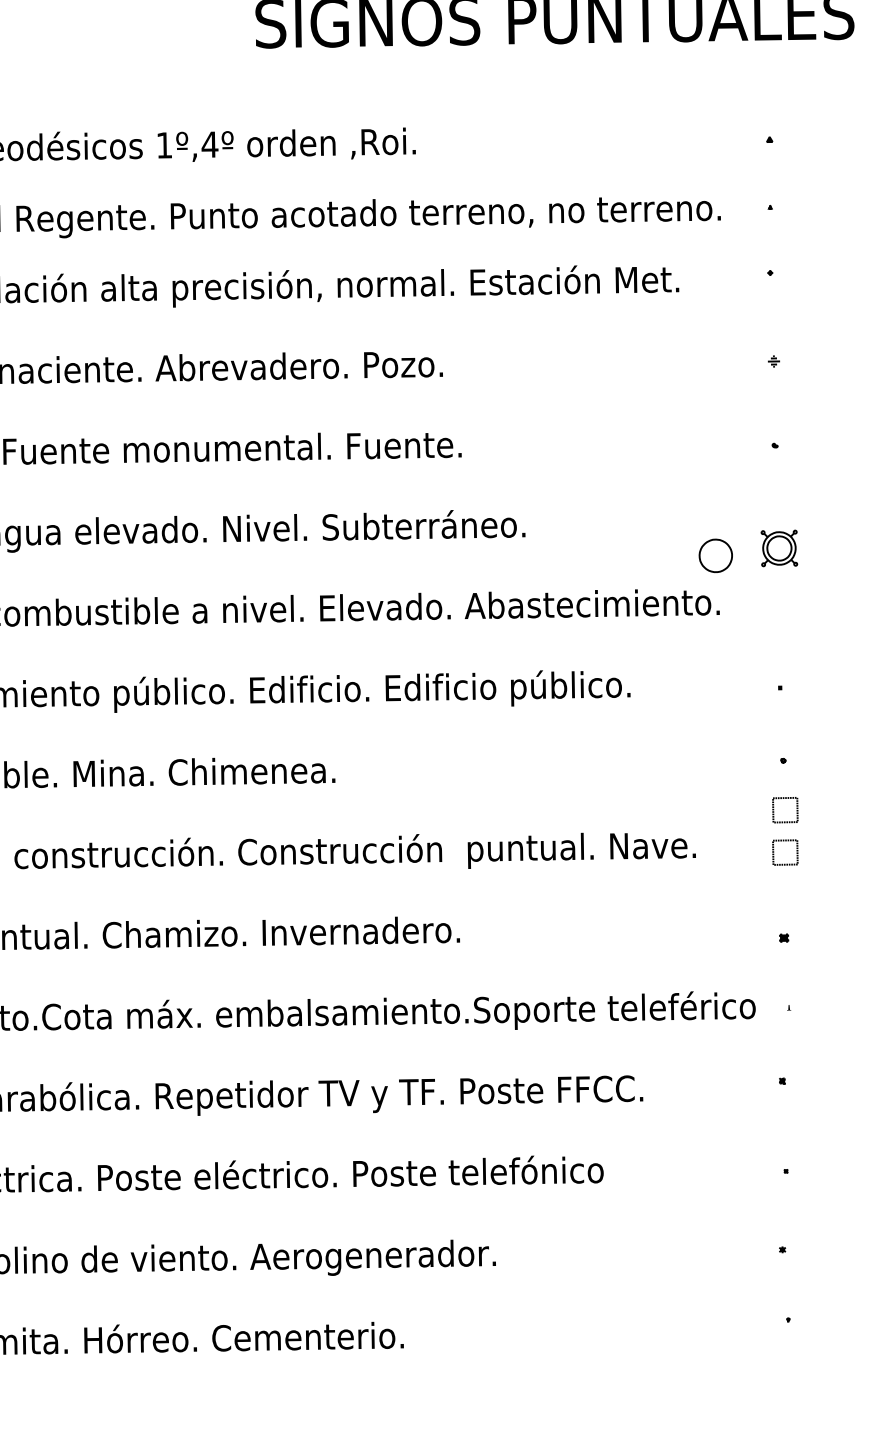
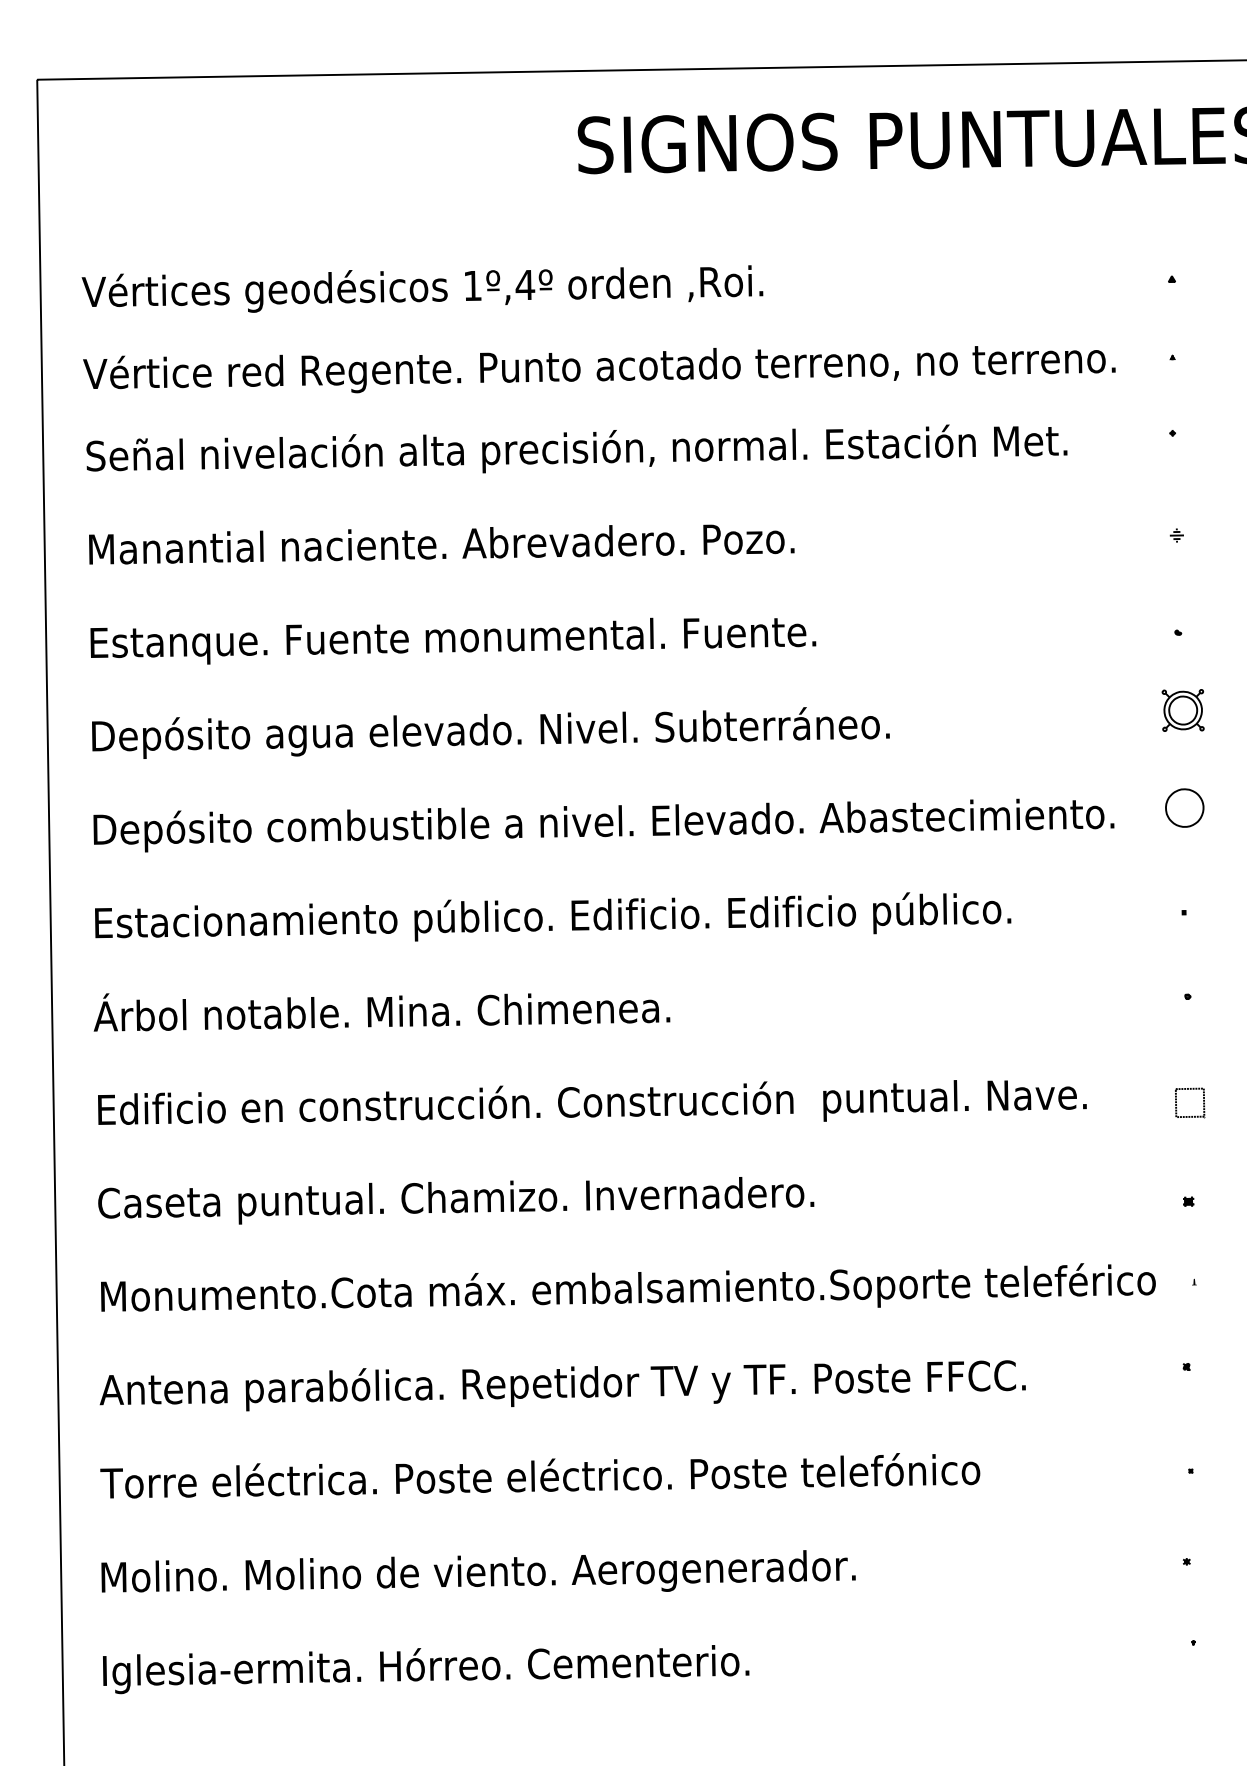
part: (778, 548) -> (1182, 710), moved
part: (715, 555) -> (1184, 807), moved
part: (785, 798) -> (1190, 1040), removed

